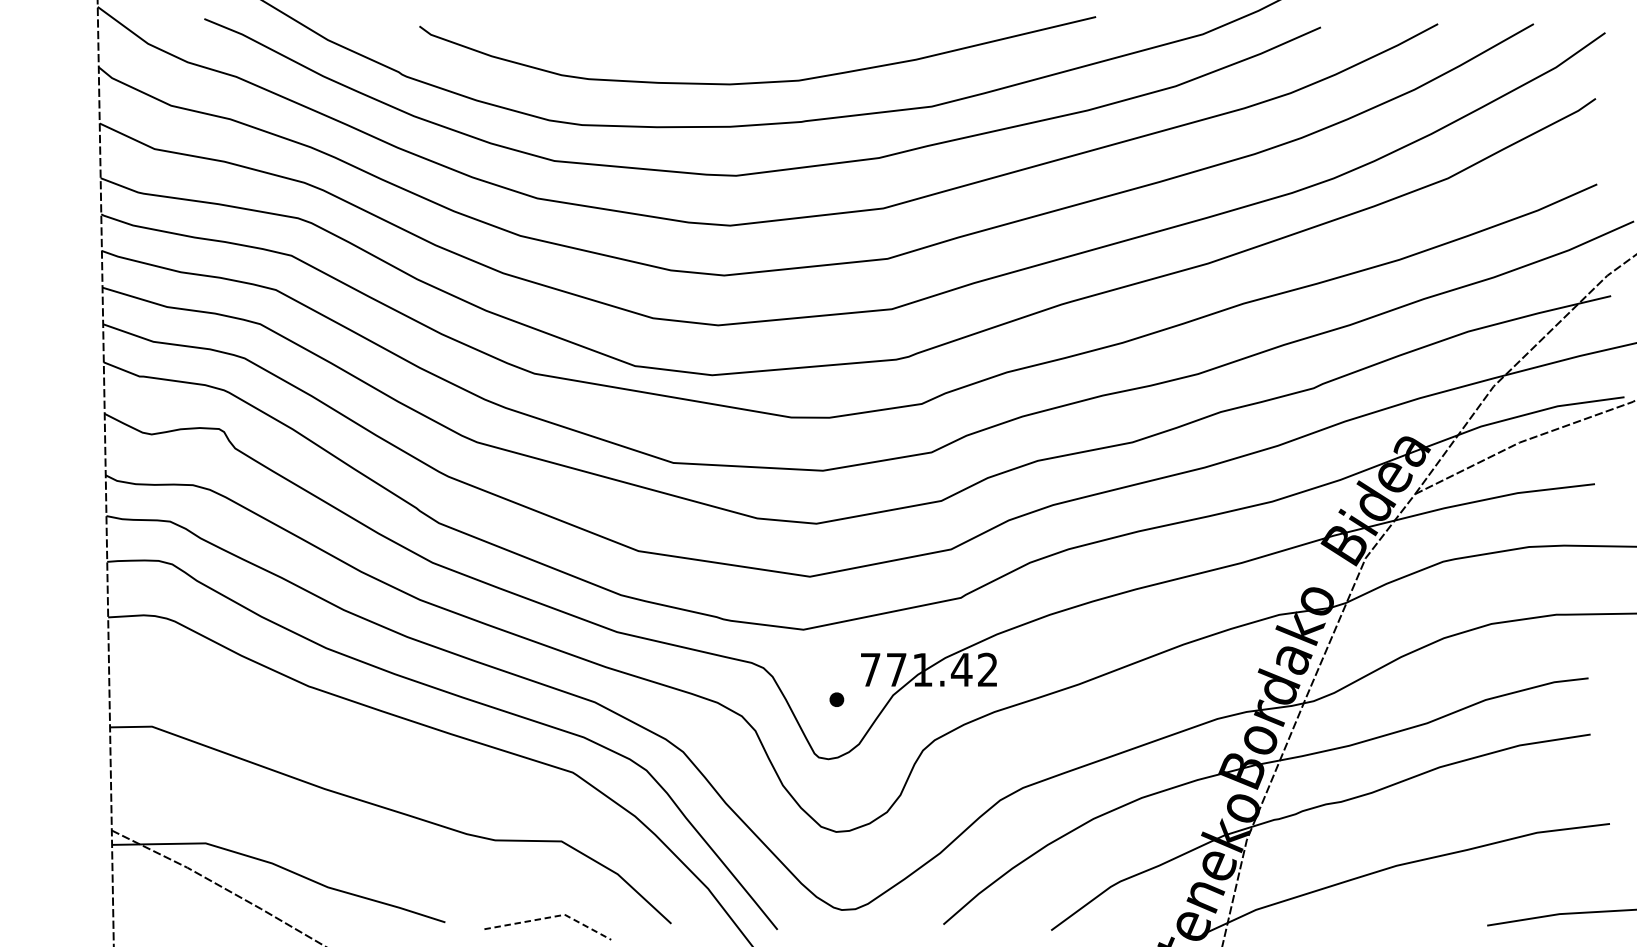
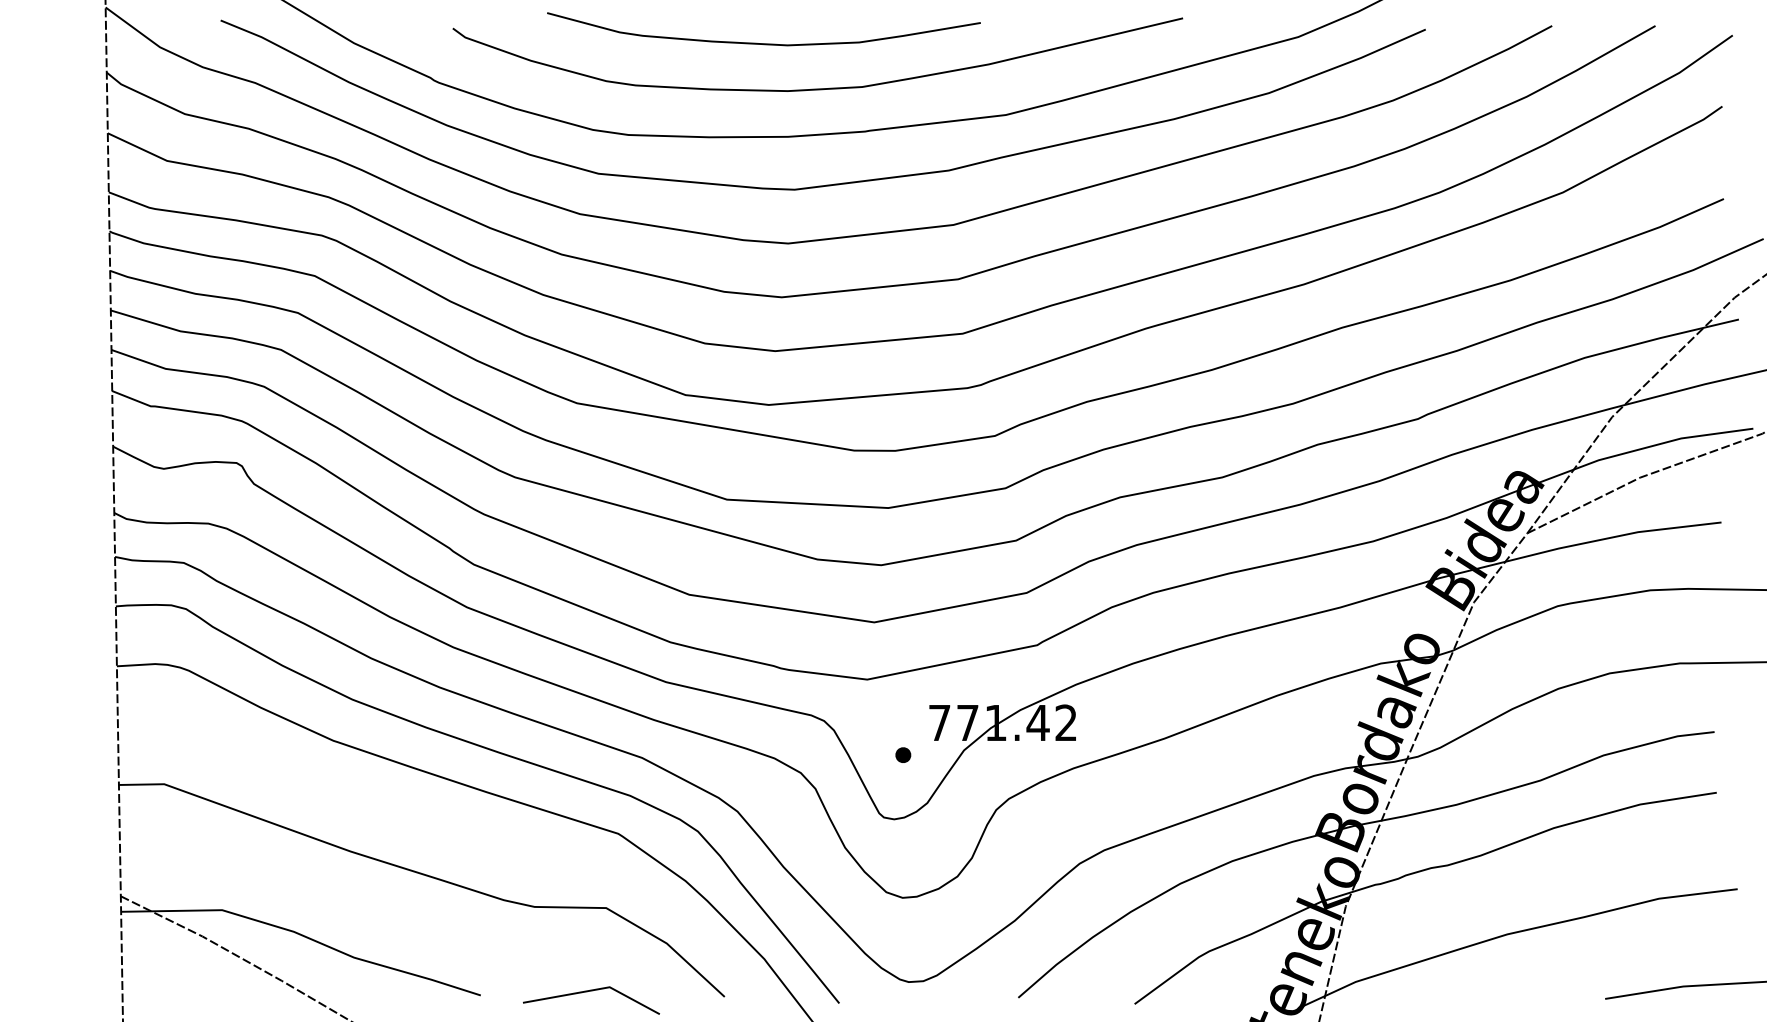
curve: (707, 40) -> (763, 43), added
line: (551, 916) -> (595, 989), dashed -> solid

